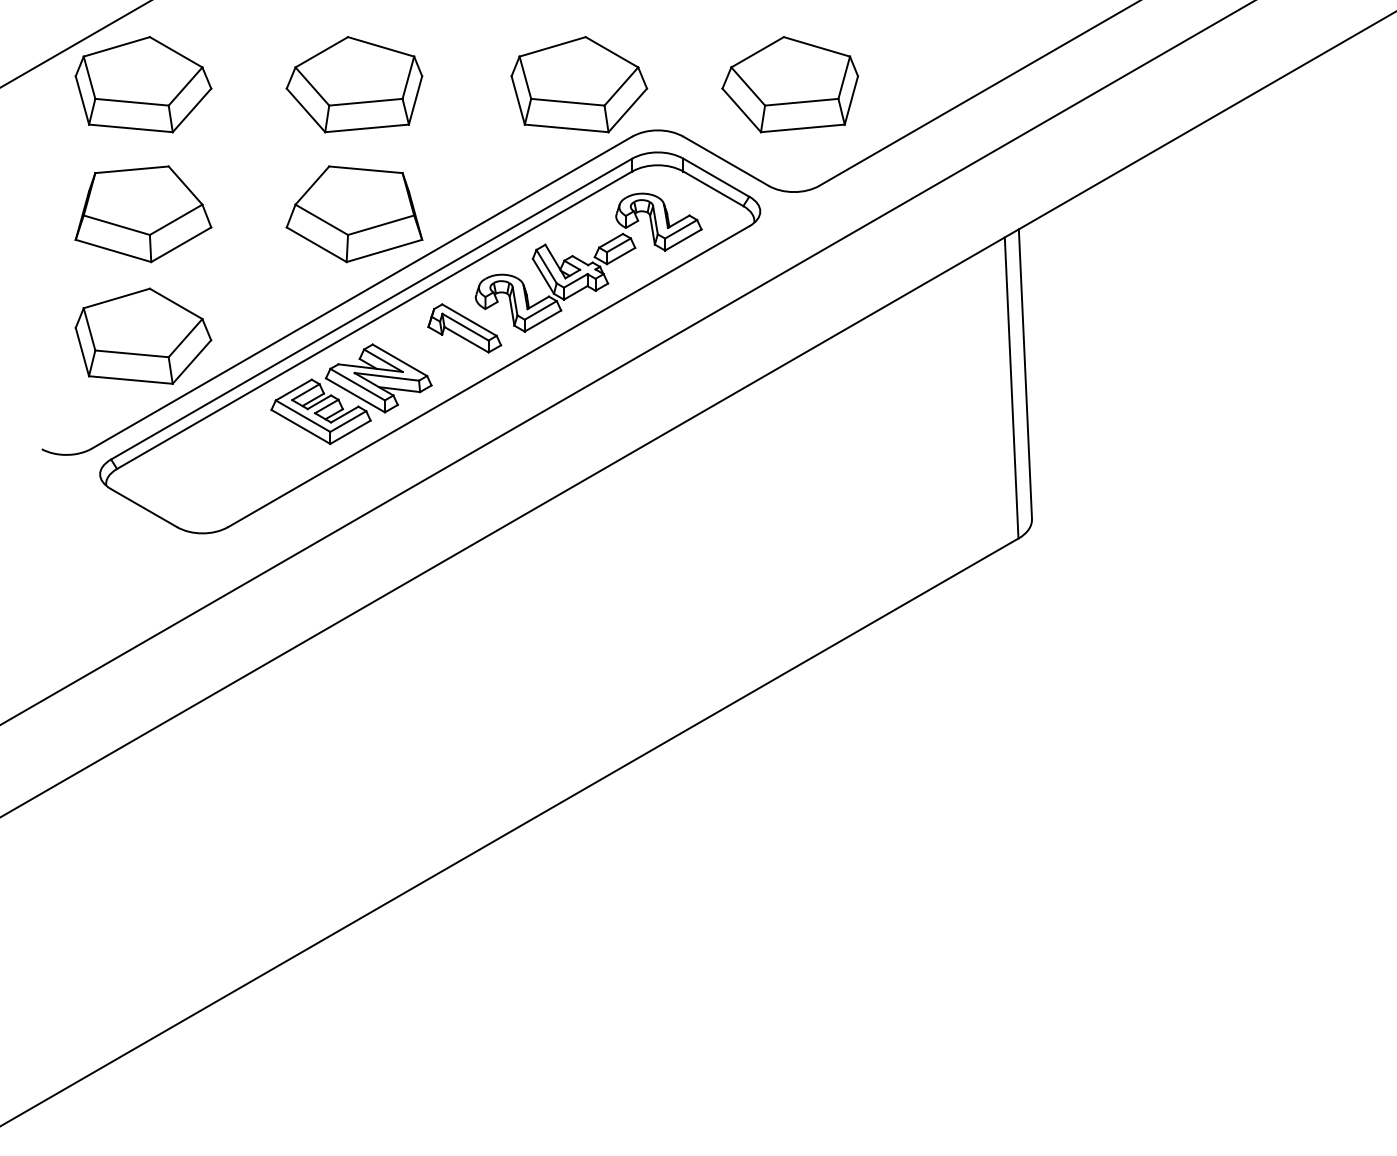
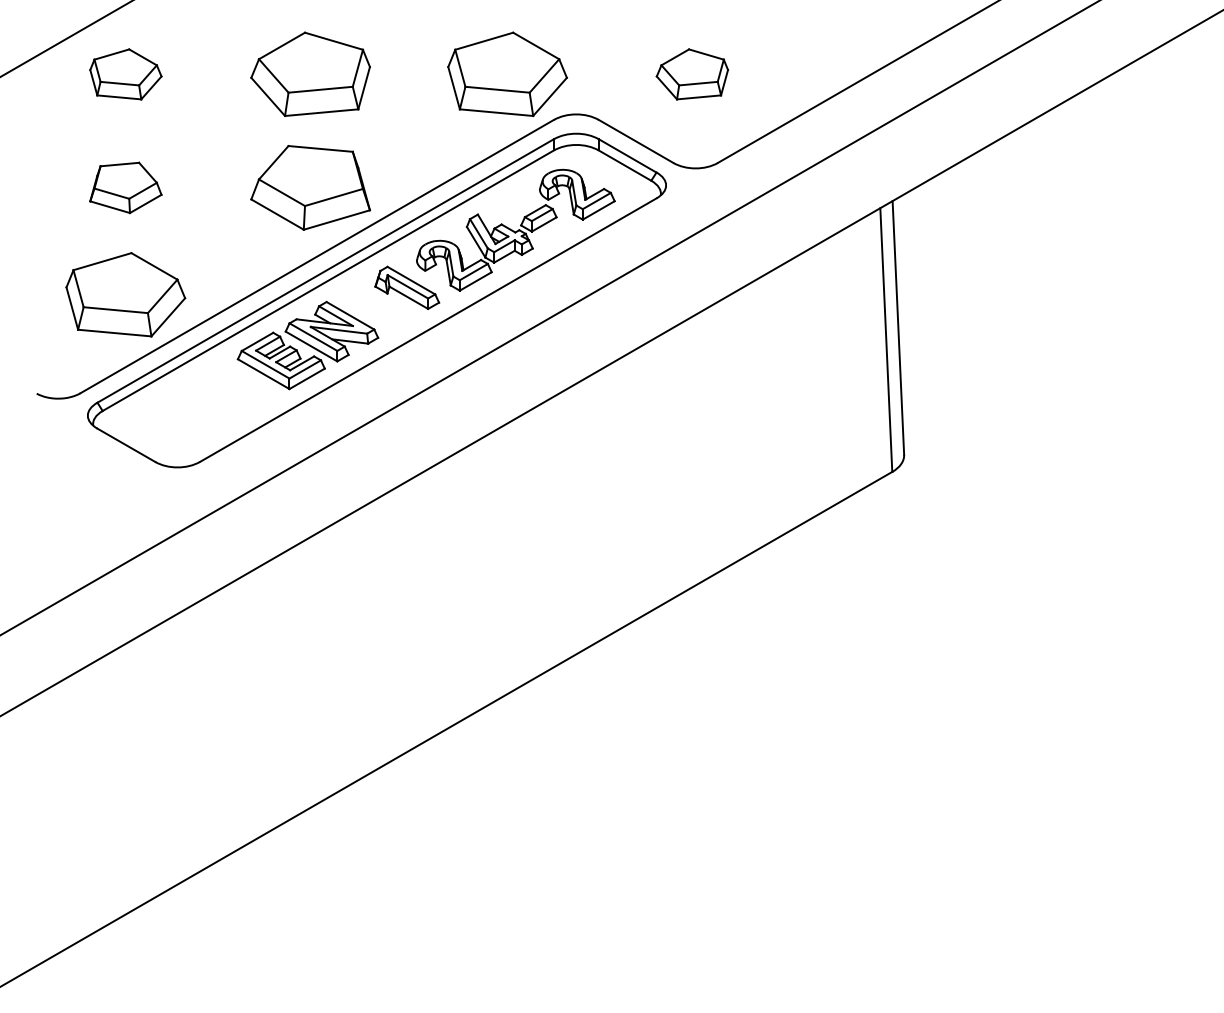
part: (143, 84) -> (125, 74), size x0.6
part: (790, 84) -> (692, 74), size x0.6
part: (143, 213) -> (125, 187), size x0.6

